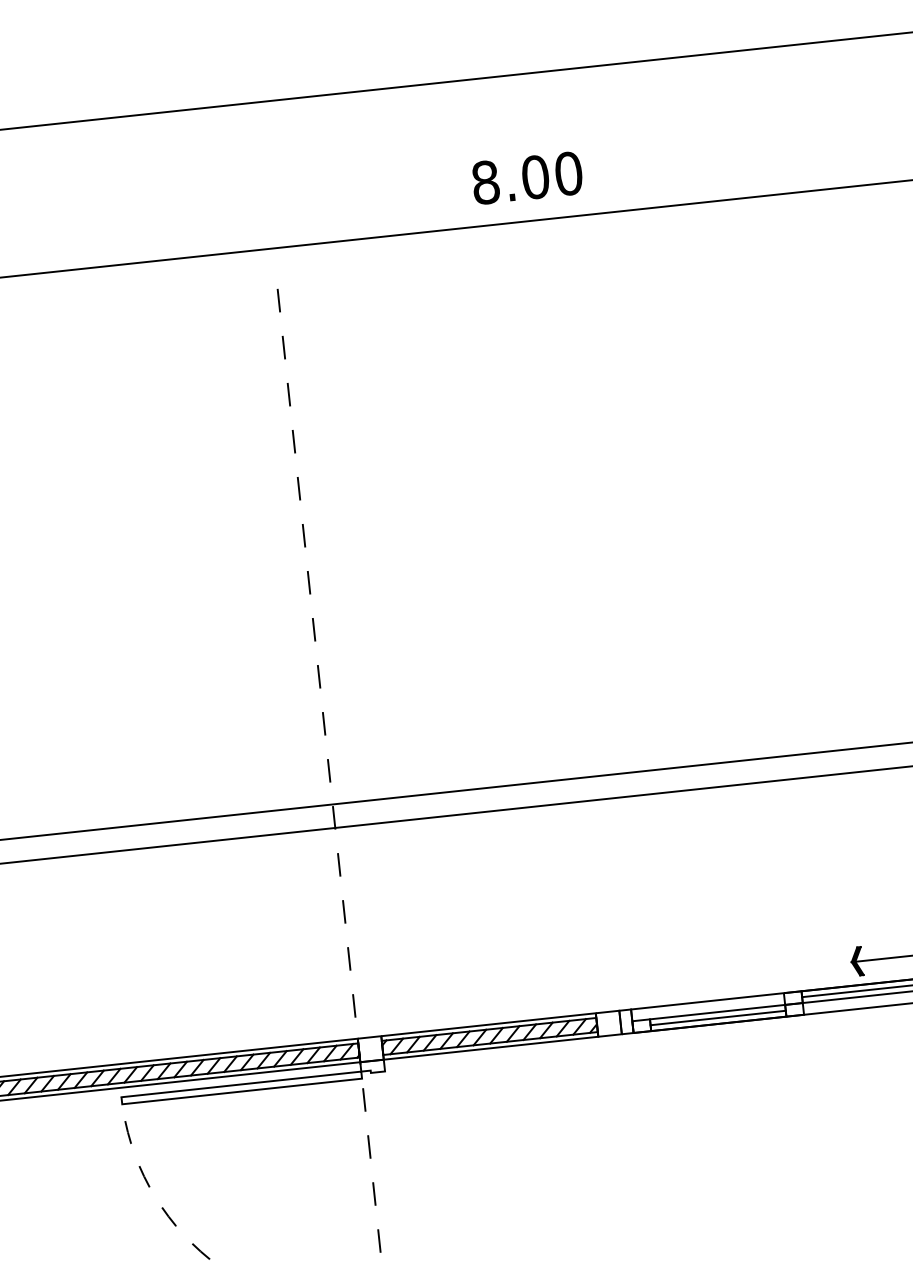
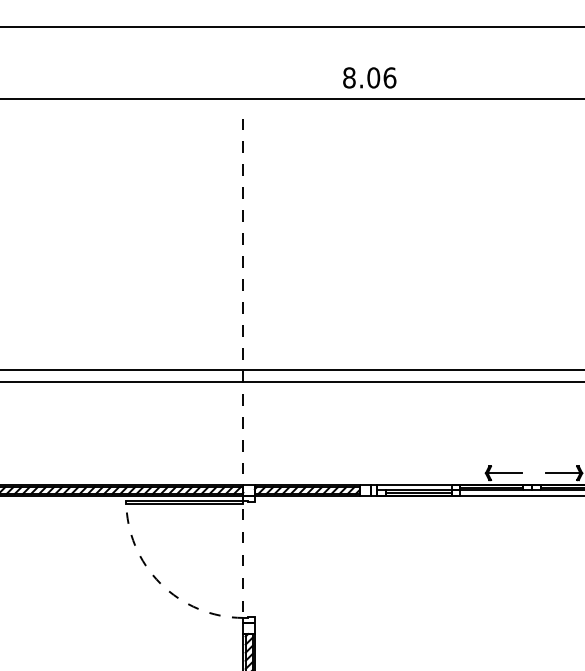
text: (567, 172) -> (389, 77), 8.00 -> 8.06

